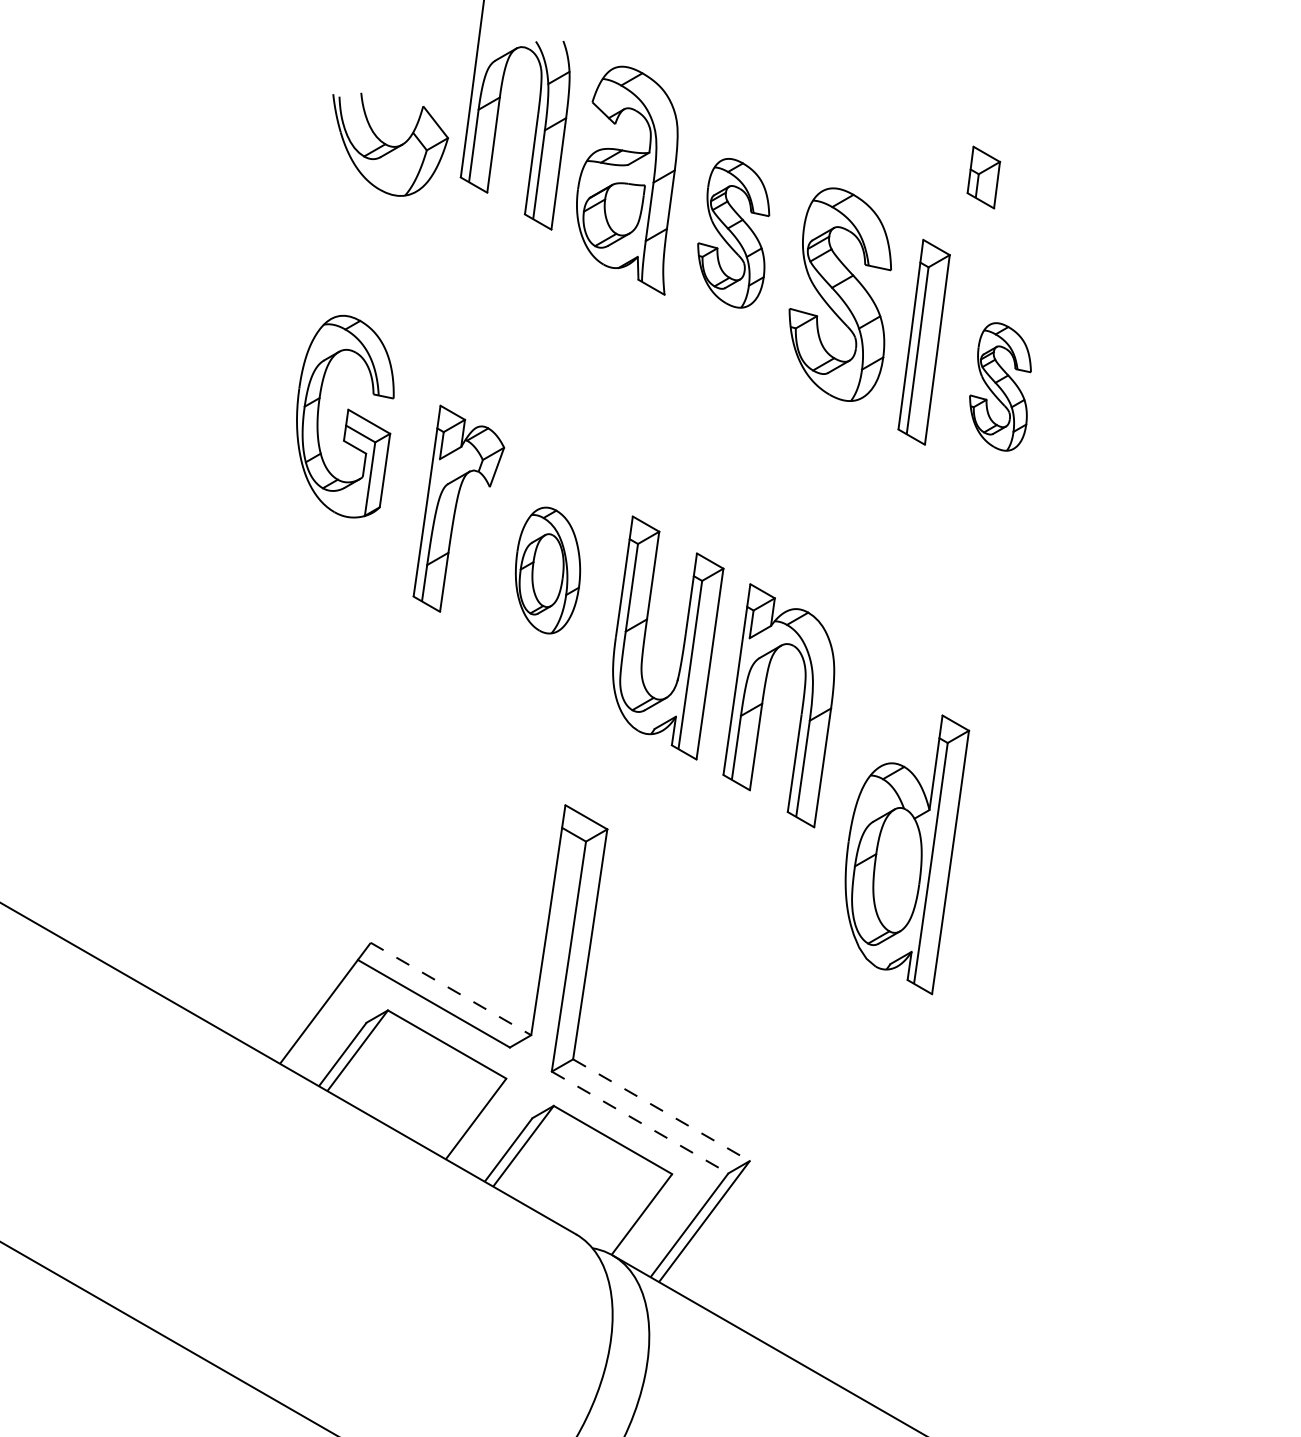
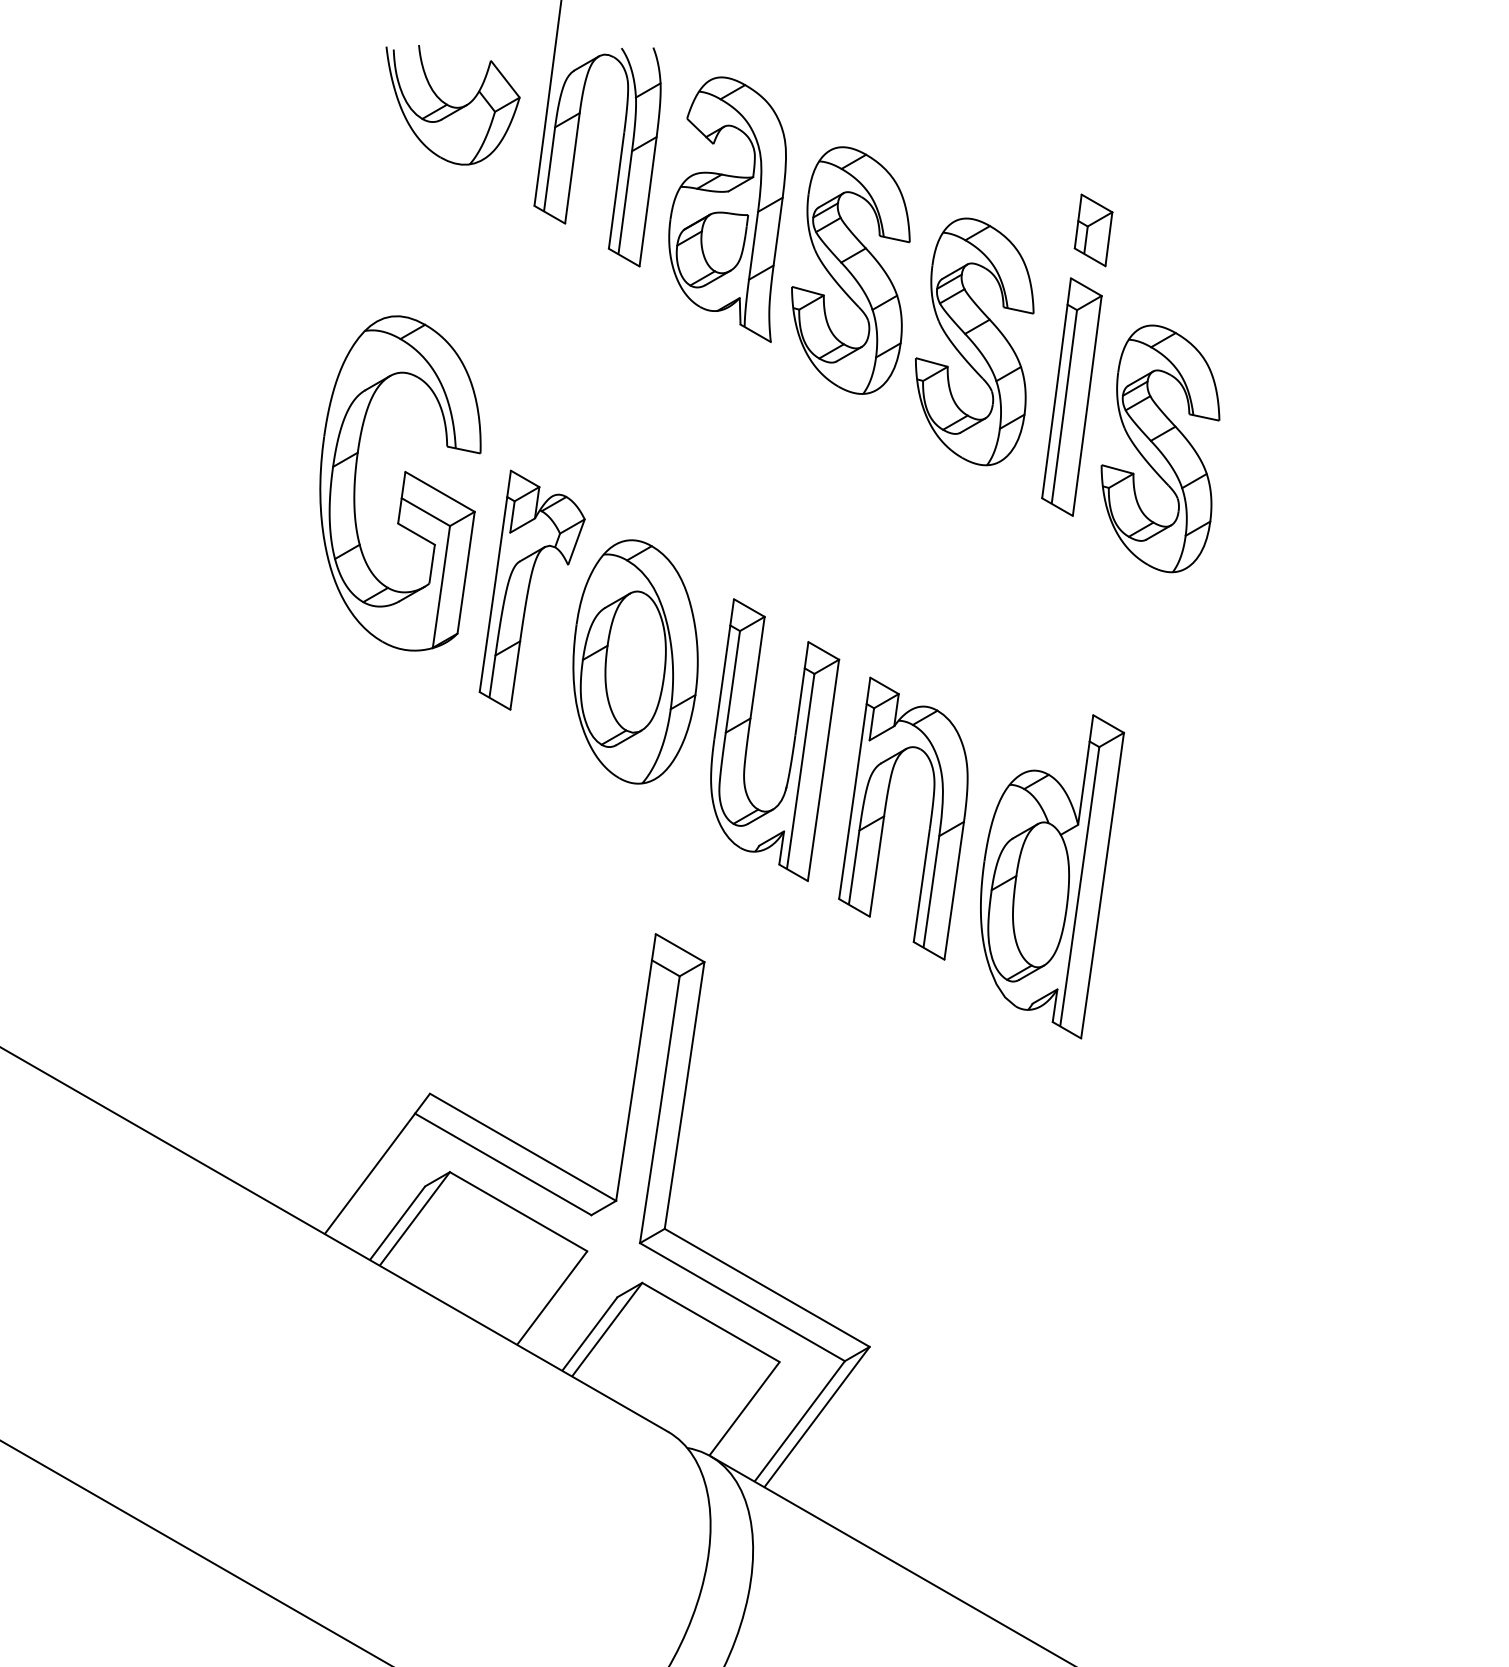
part: (390, 144) -> (452, 105), moved
part: (983, 177) -> (1093, 230), moved
part: (733, 233) -> (850, 270), size x1.43
part: (1000, 386) -> (1160, 448), size x1.67
part: (345, 416) -> (400, 483), size x1.43
part: (547, 570) -> (635, 661), size x1.67
part: (907, 854) -> (1052, 876), moved
line: (451, 989) -> (523, 1147), dashed -> solid
line: (661, 1110) -> (767, 1288), dashed -> solid
line: (640, 1122) -> (742, 1302), dashed -> solid

